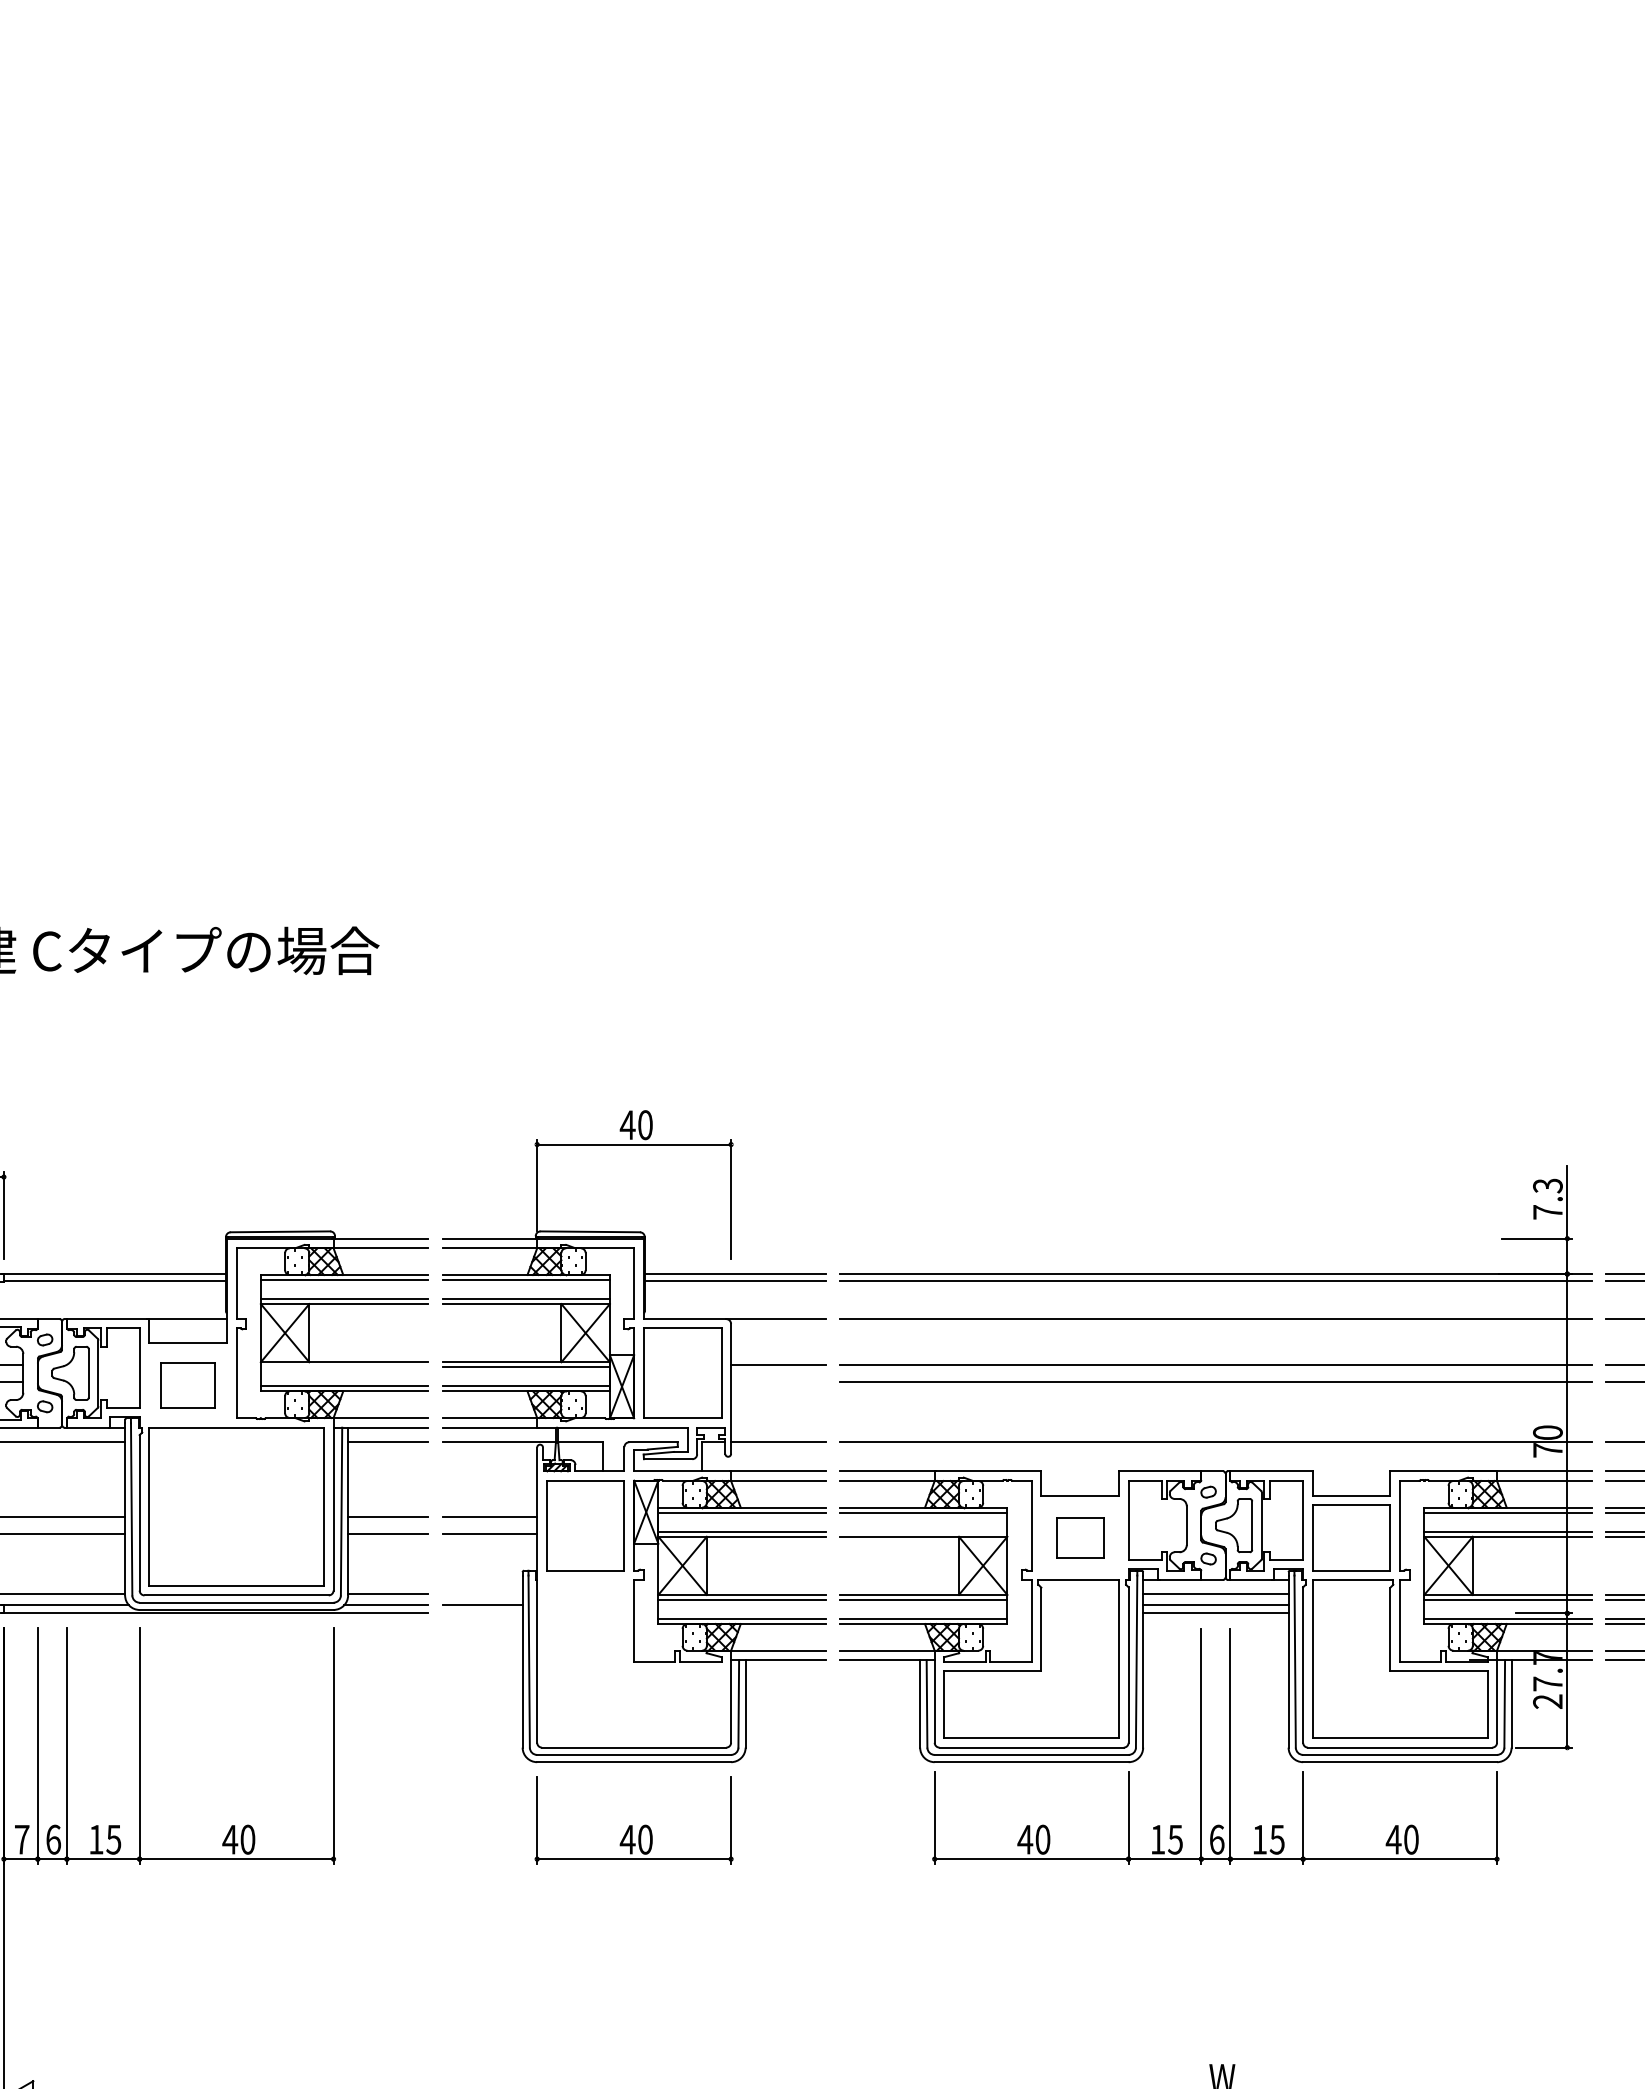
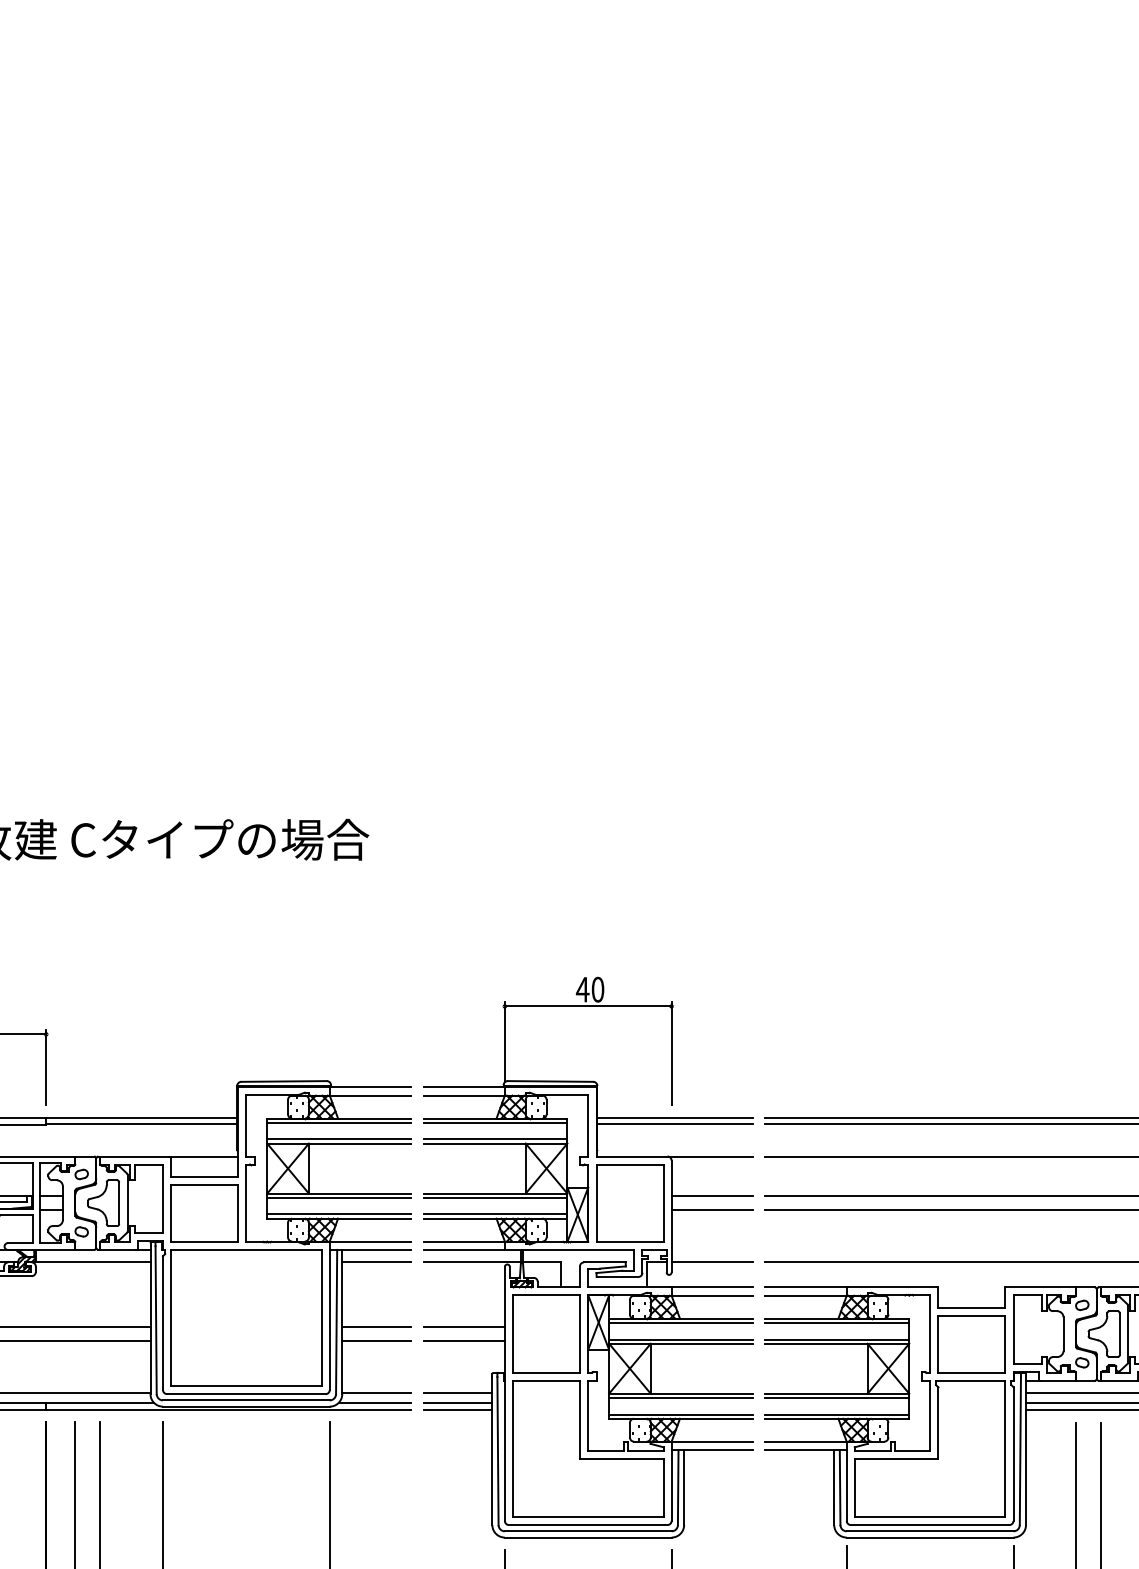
line: (344, 1367) -> (339, 1198), added
line: (778, 1381) -> (712, 1210), added
part: (187, 1385) -> (204, 1213), size x1.43
line: (923, 1531) -> (837, 1339), added
part: (1079, 1537) -> (971, 1344), size x1.67
line: (482, 1594) -> (457, 1393), added
line: (482, 1613) -> (457, 1409), added
part: (624, 1658) -> (579, 1448), added

